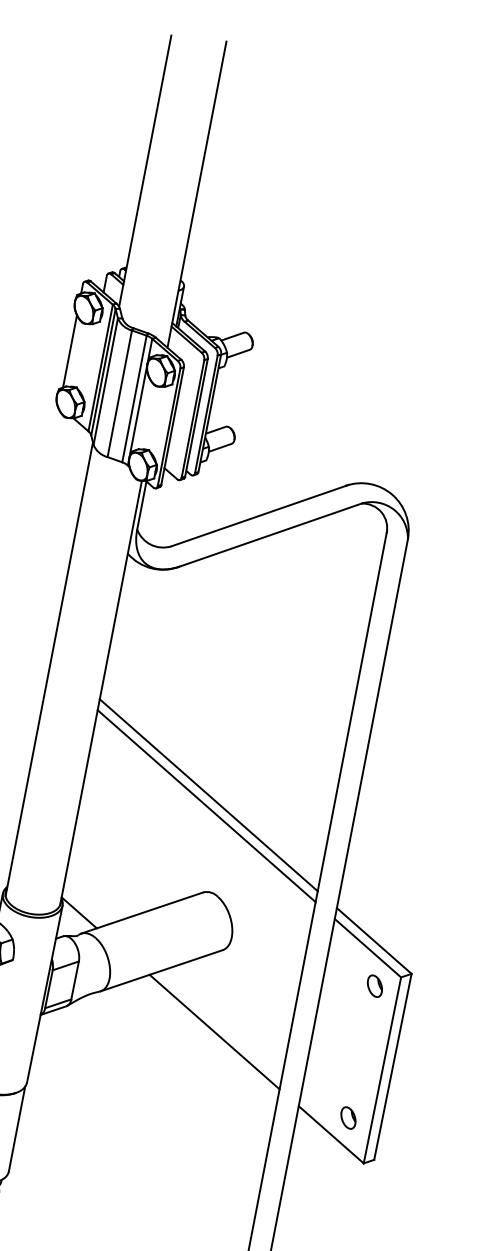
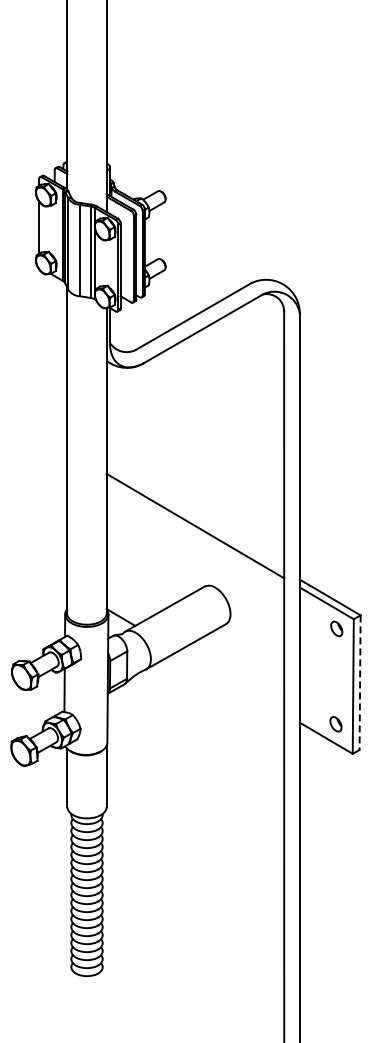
line: (209, 794) -> (195, 517), removed
line: (214, 1032) -> (231, 682), removed
line: (393, 1068) -> (360, 683), solid -> dashed

